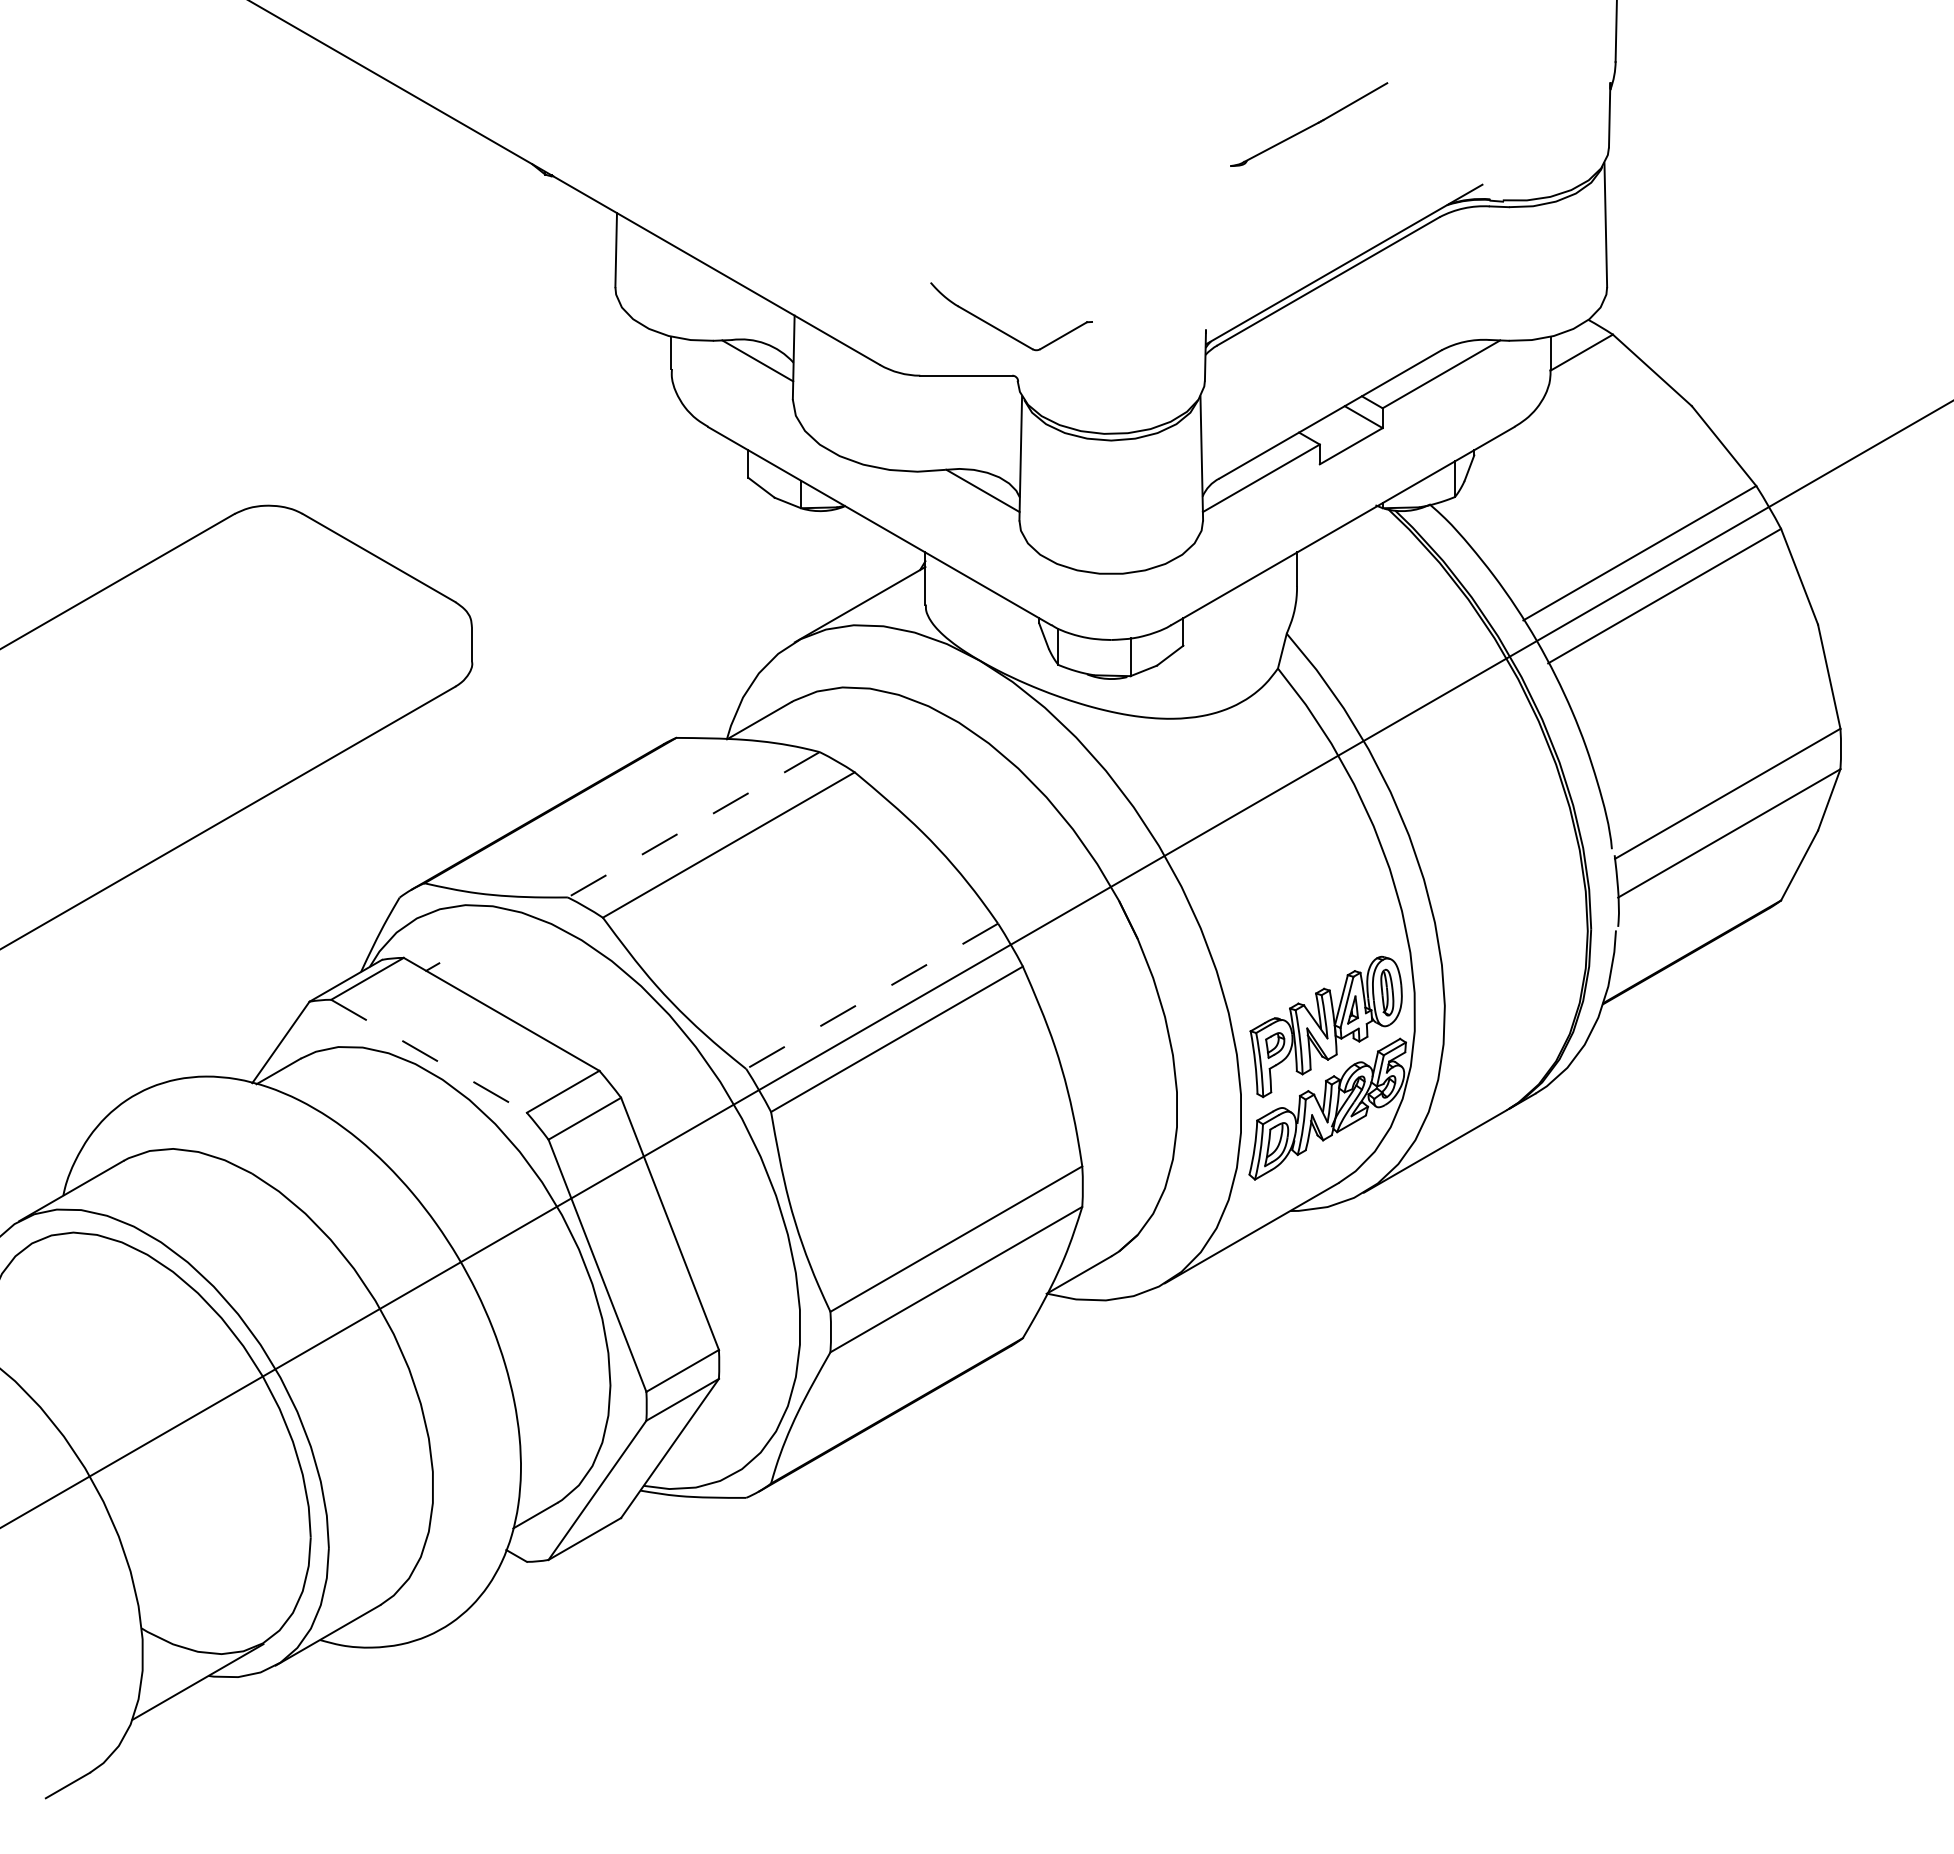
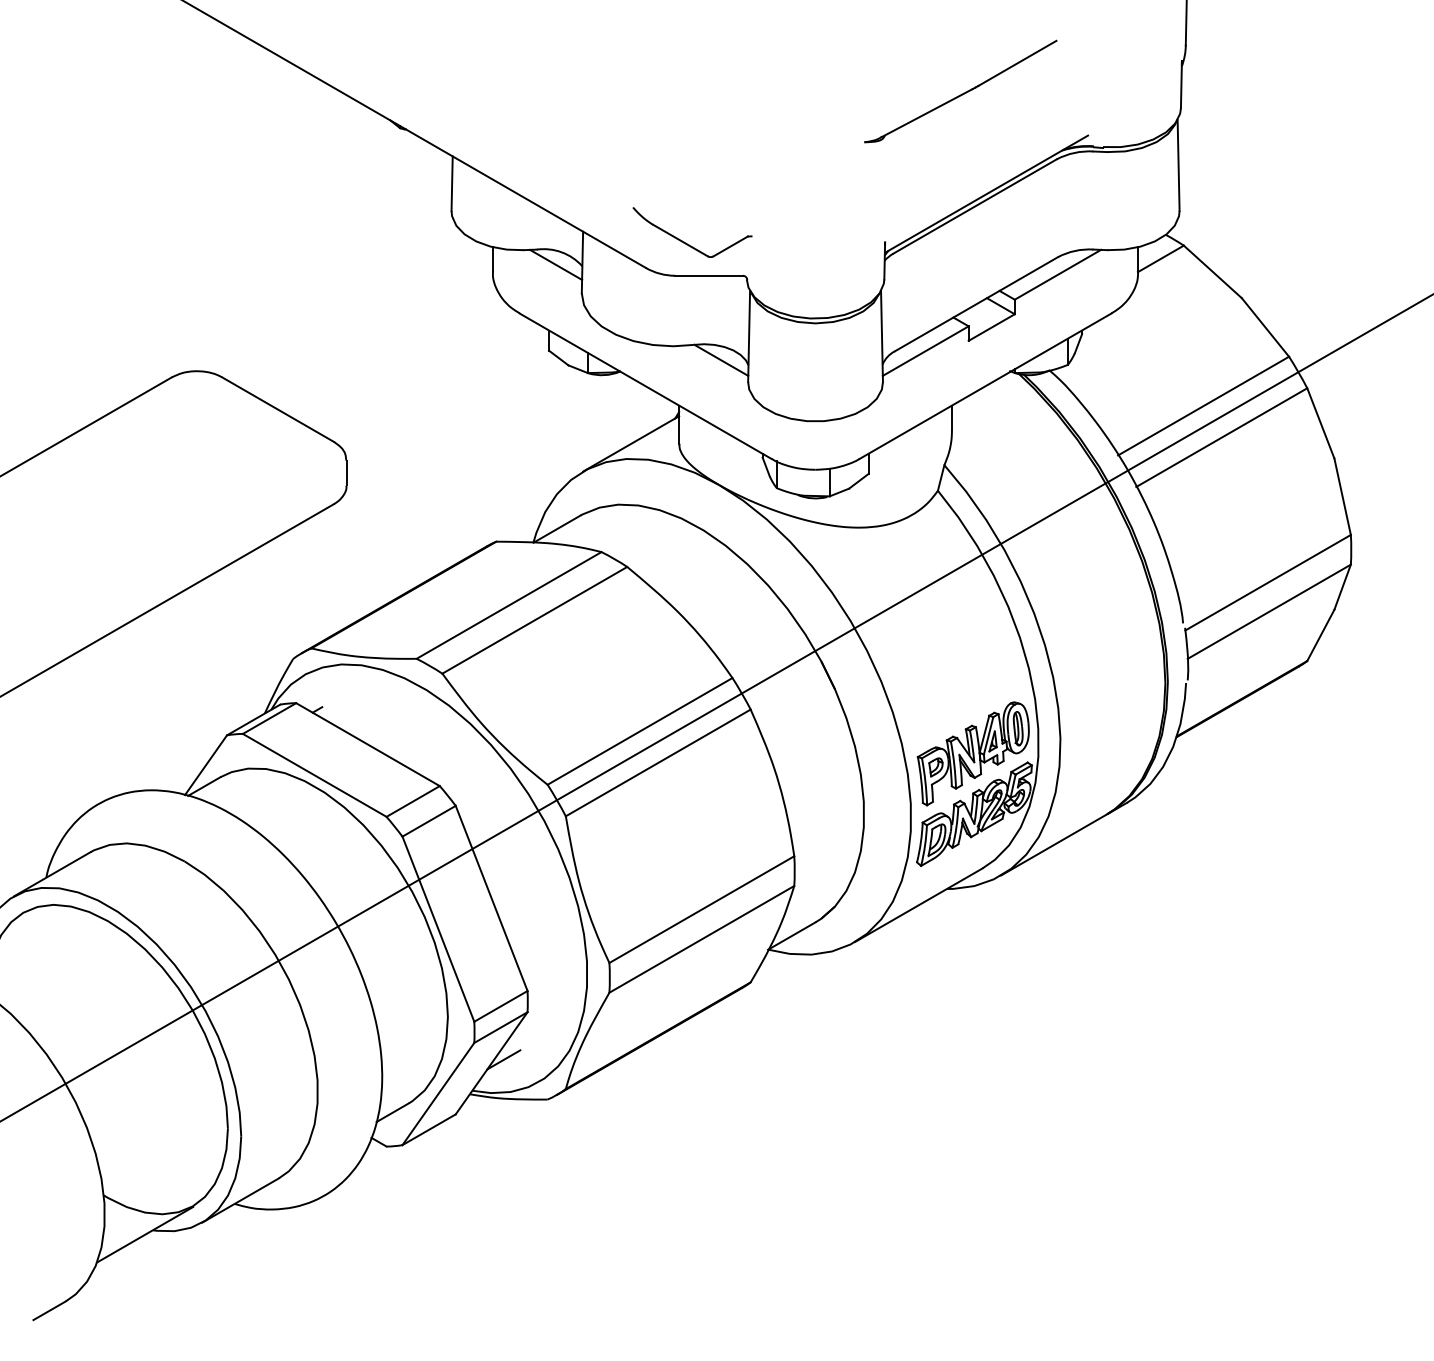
part: (1308, 124) -> (960, 91), size x1.67
part: (1004, 331) -> (687, 243), moved
line: (693, 825) -> (508, 605), dashed -> solid
line: (871, 996) -> (639, 731), dashed -> solid
line: (429, 1056) -> (315, 775), dashed -> solid
line: (686, 1443) -> (503, 1059), added

